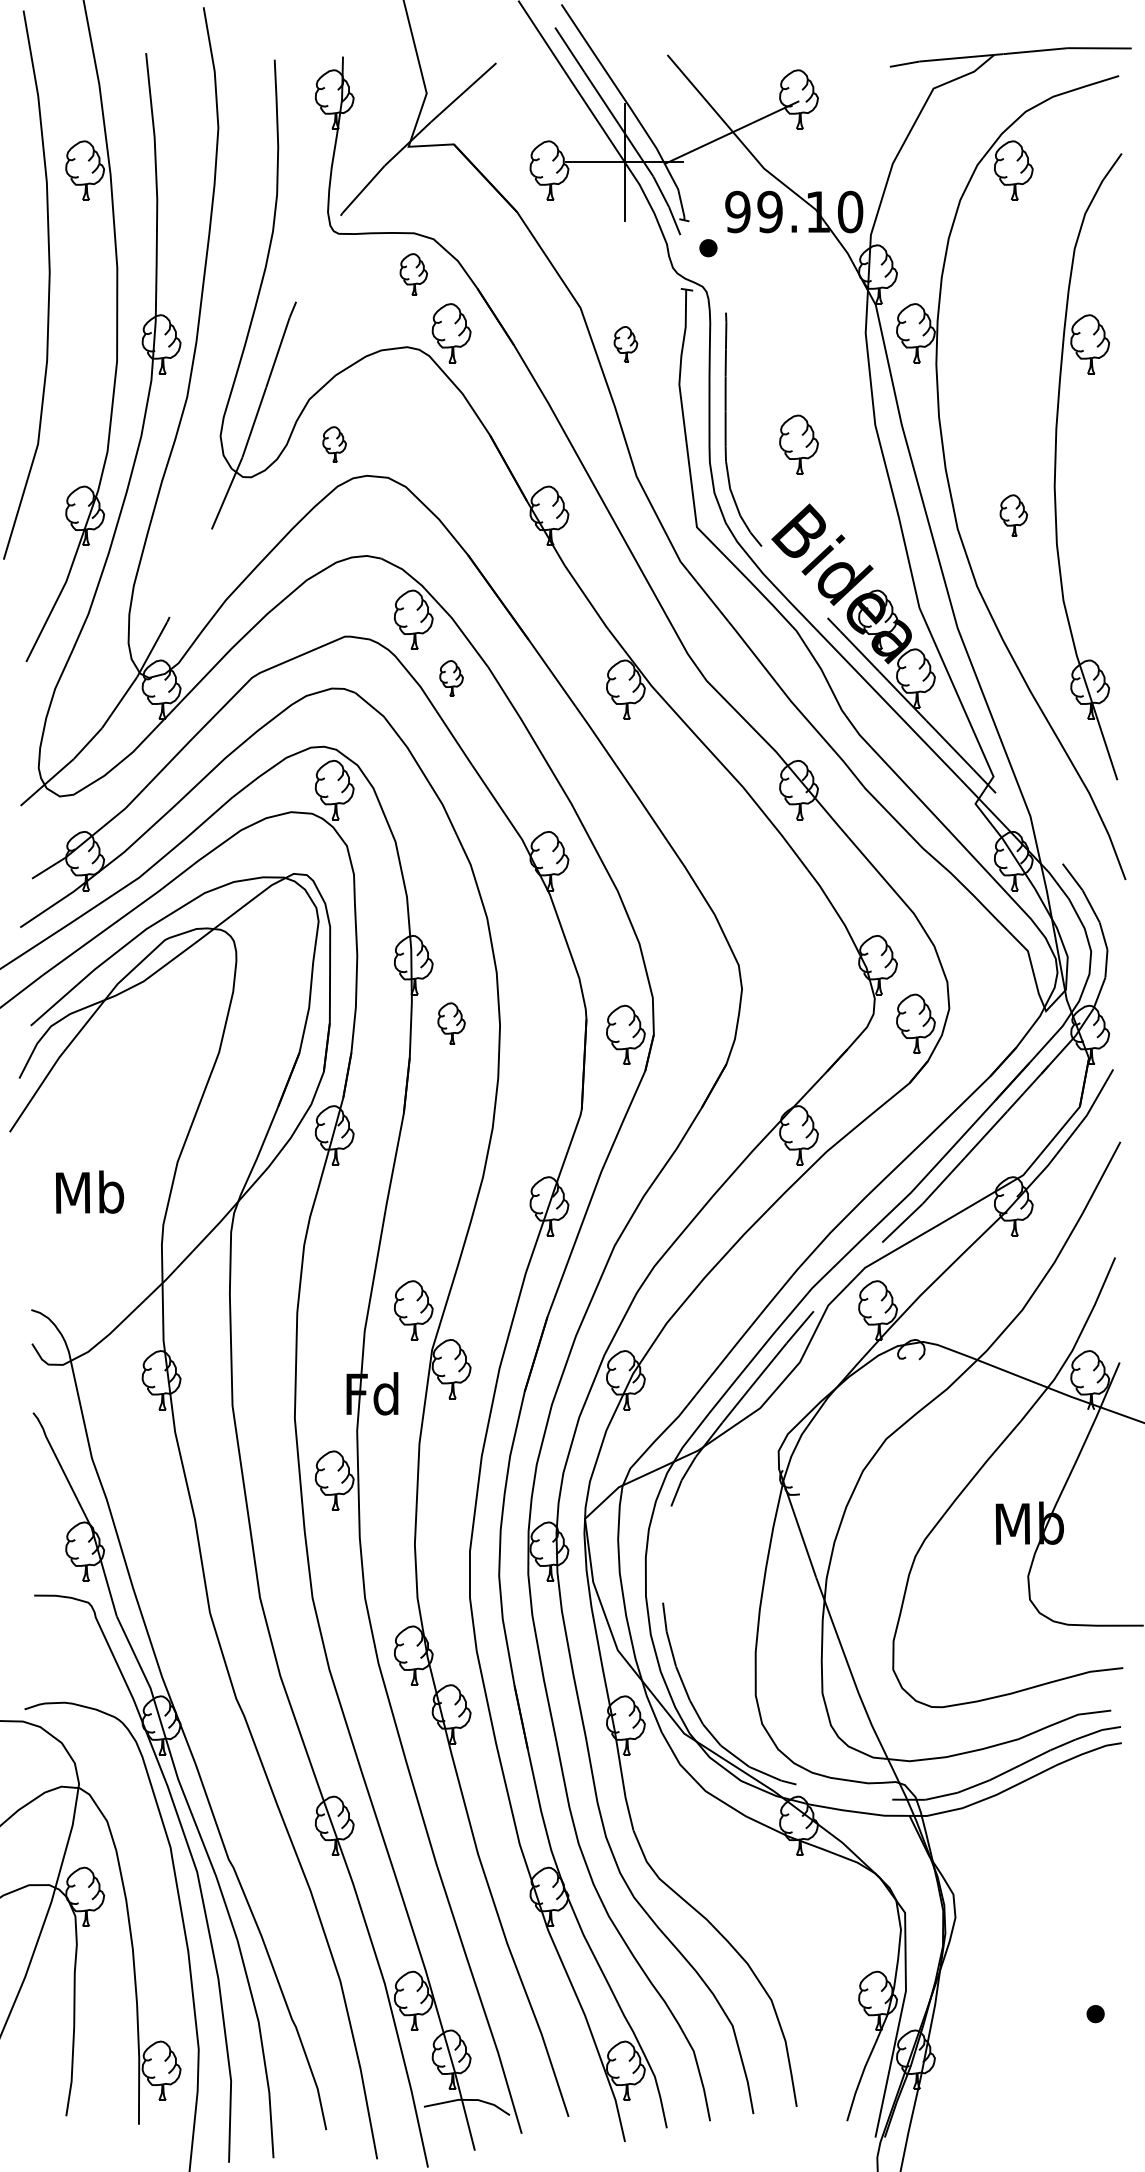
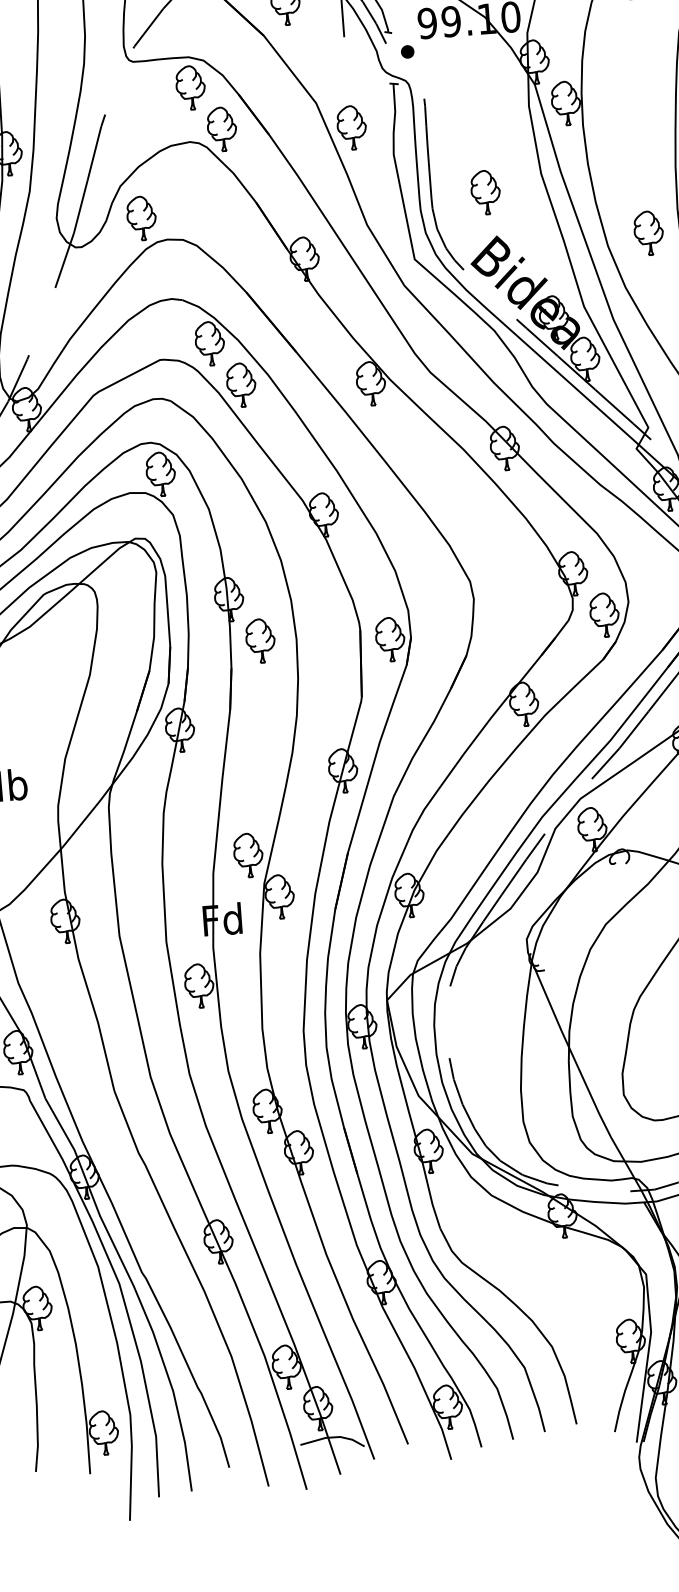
part: (413, 274) -> (190, 87), size x1.43
part: (625, 344) -> (351, 127), size x1.67
part: (334, 444) -> (141, 218), size x1.67
part: (1013, 515) -> (648, 232), size x1.43
part: (451, 678) -> (241, 385), size x1.67
part: (451, 1023) -> (260, 640), size x1.43

